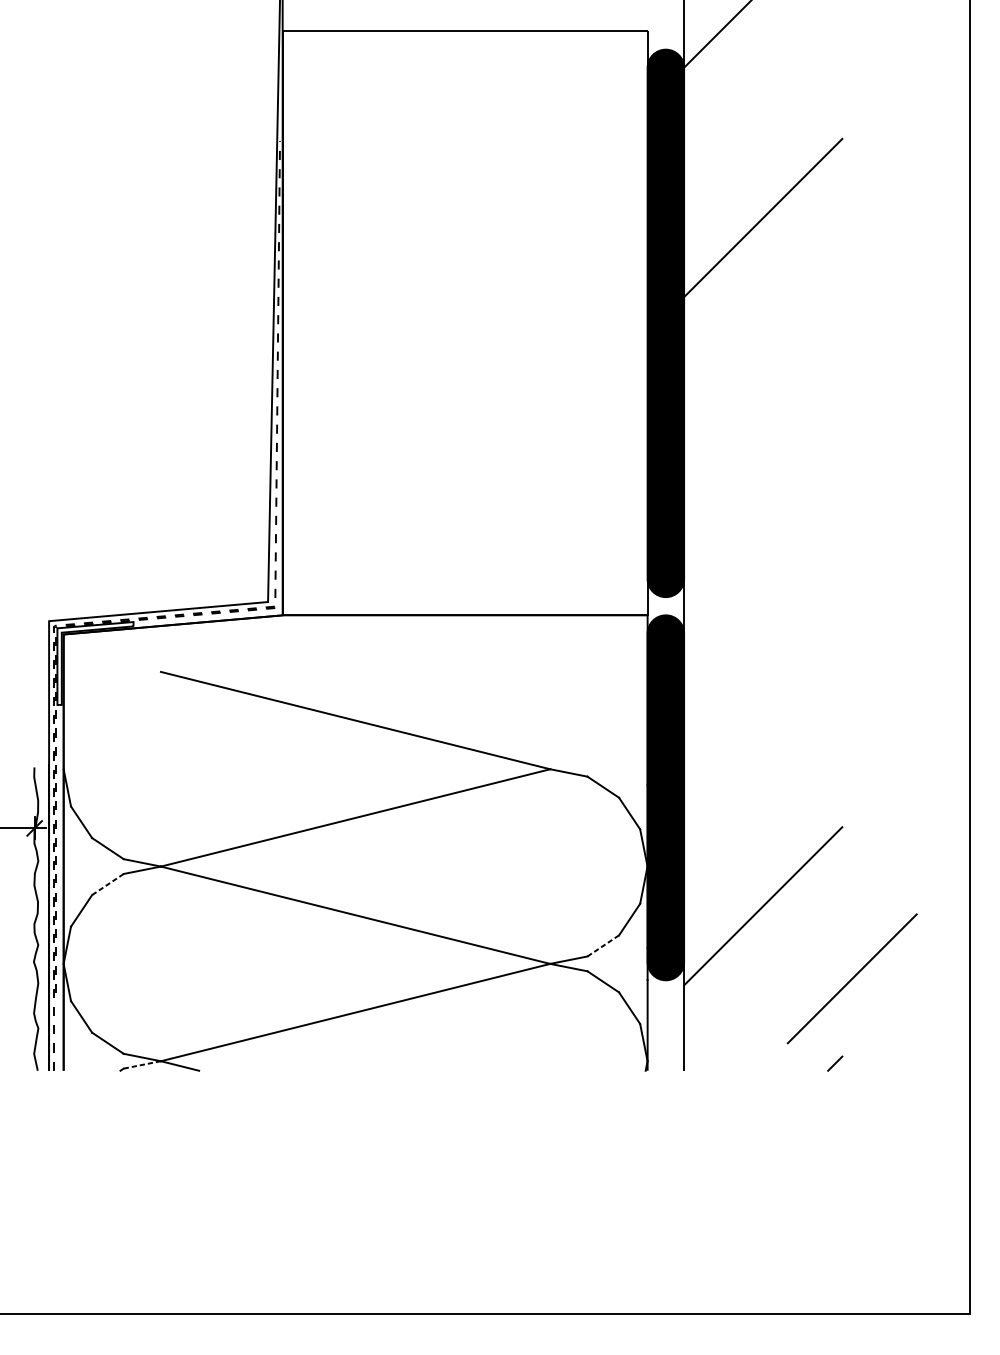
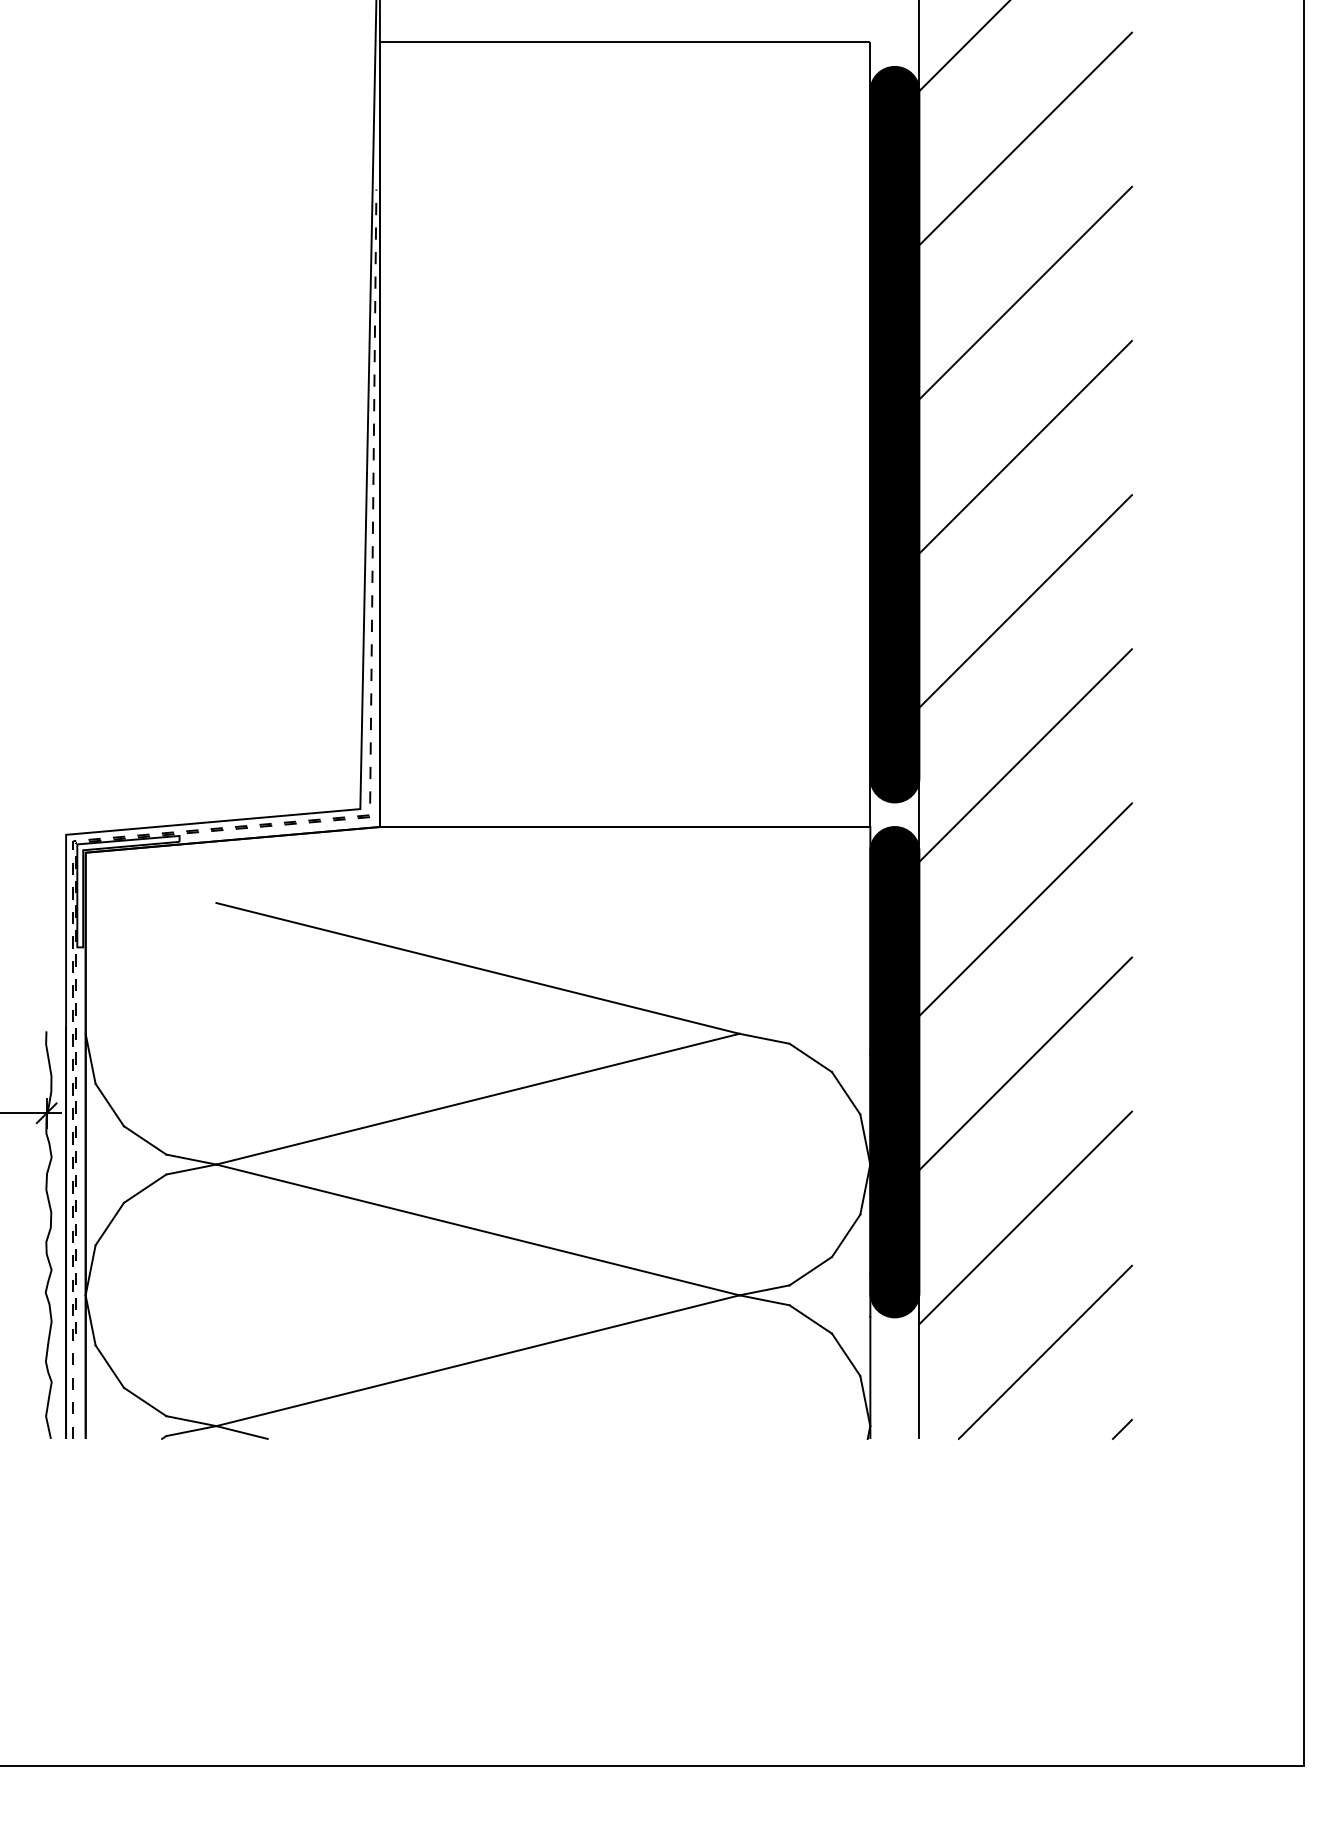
line: (763, 102) -> (1025, 138), added
line: (763, 332) -> (1025, 446), added
line: (763, 447) -> (1025, 601), added
line: (763, 562) -> (1025, 755), added
line: (763, 676) -> (1025, 909), added
line: (763, 791) -> (1025, 1063), added
line: (108, 884) -> (145, 1188), dashed -> solid
line: (603, 946) -> (810, 1271), dashed -> solid
line: (851, 978) -> (1044, 1351), moved
line: (142, 1065) -> (191, 1431), dashed -> solid

